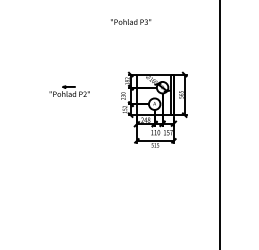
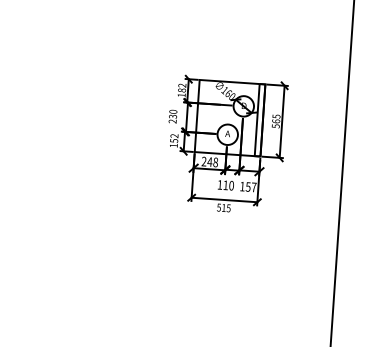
part: (69, 90) -> (78, 100), removed

